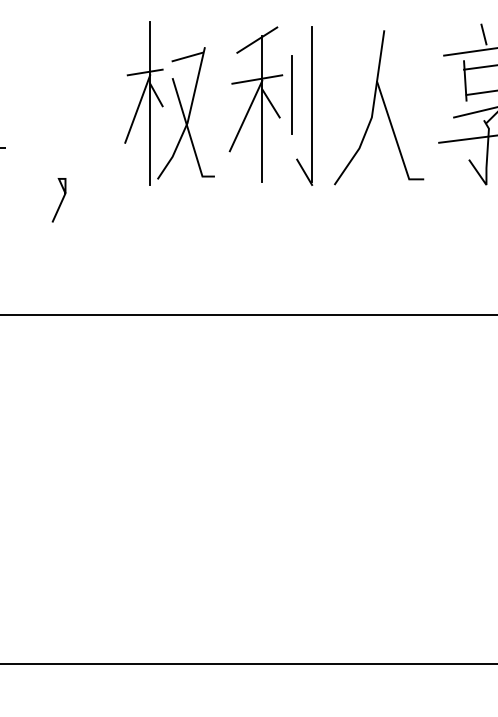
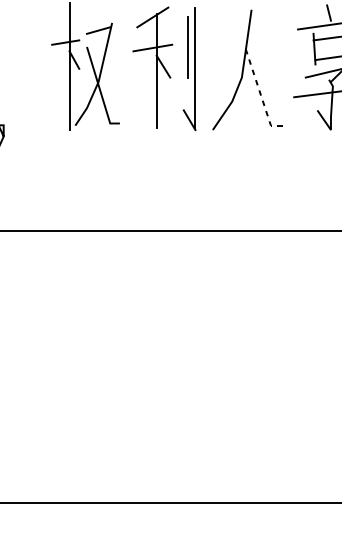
line: (291, 94) -> (187, 47), moved
line: (137, 108) -> (59, 70), removed
line: (245, 115) -> (143, 76), removed
line: (395, 137) -> (260, 93), solid -> dashed

